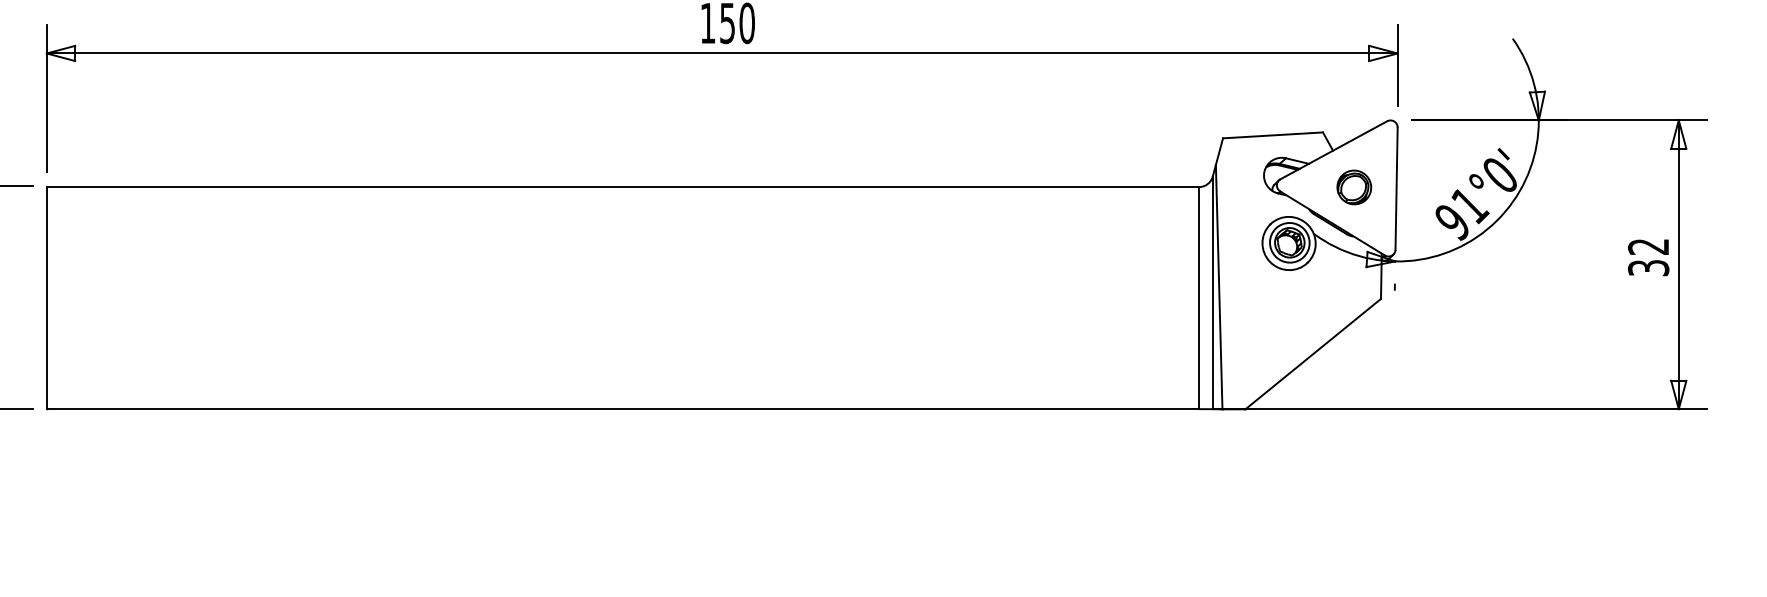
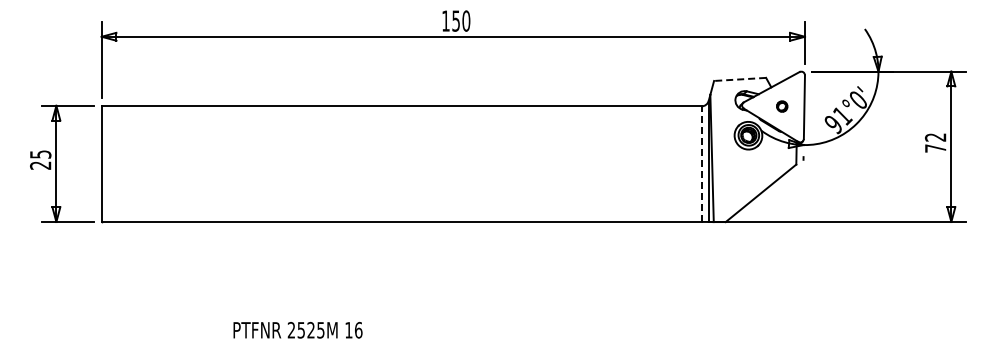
line: (1271, 135) -> (739, 79), solid -> dashed
part: (1352, 187) -> (781, 106), size x0.6
text: (1648, 268) -> (935, 148), 32 -> 72
line: (1198, 298) -> (701, 164), solid -> dashed

